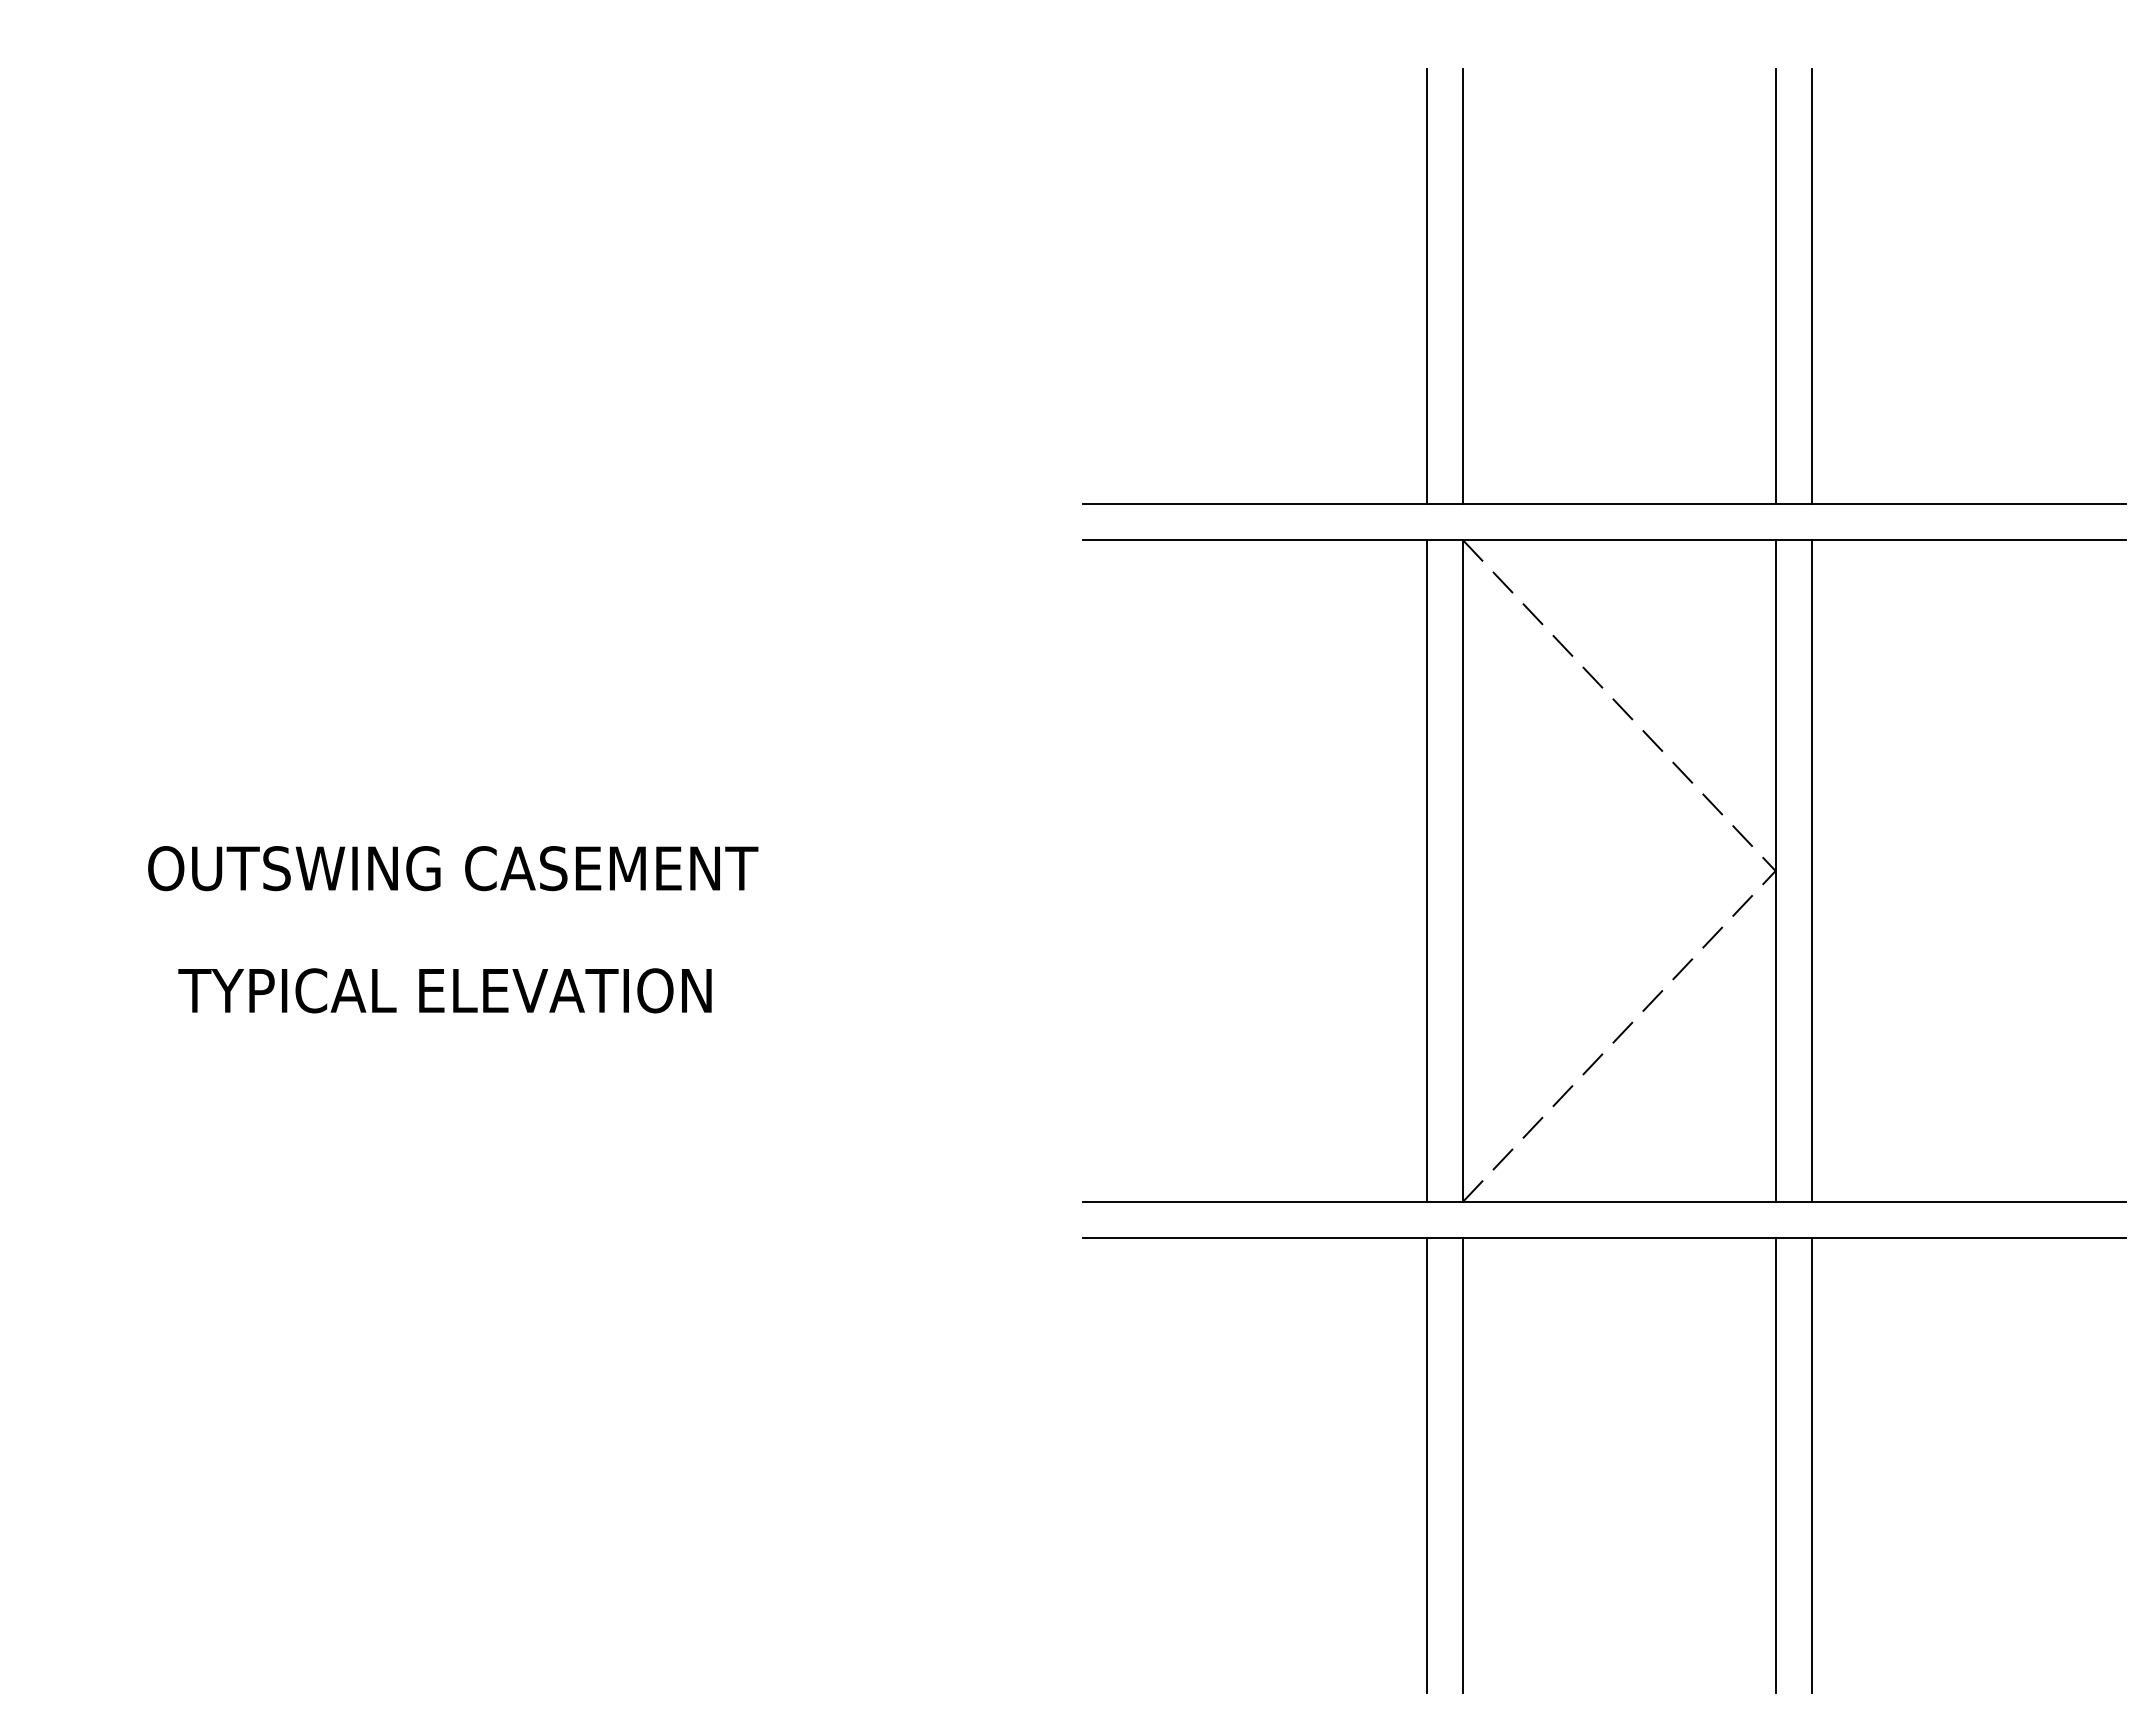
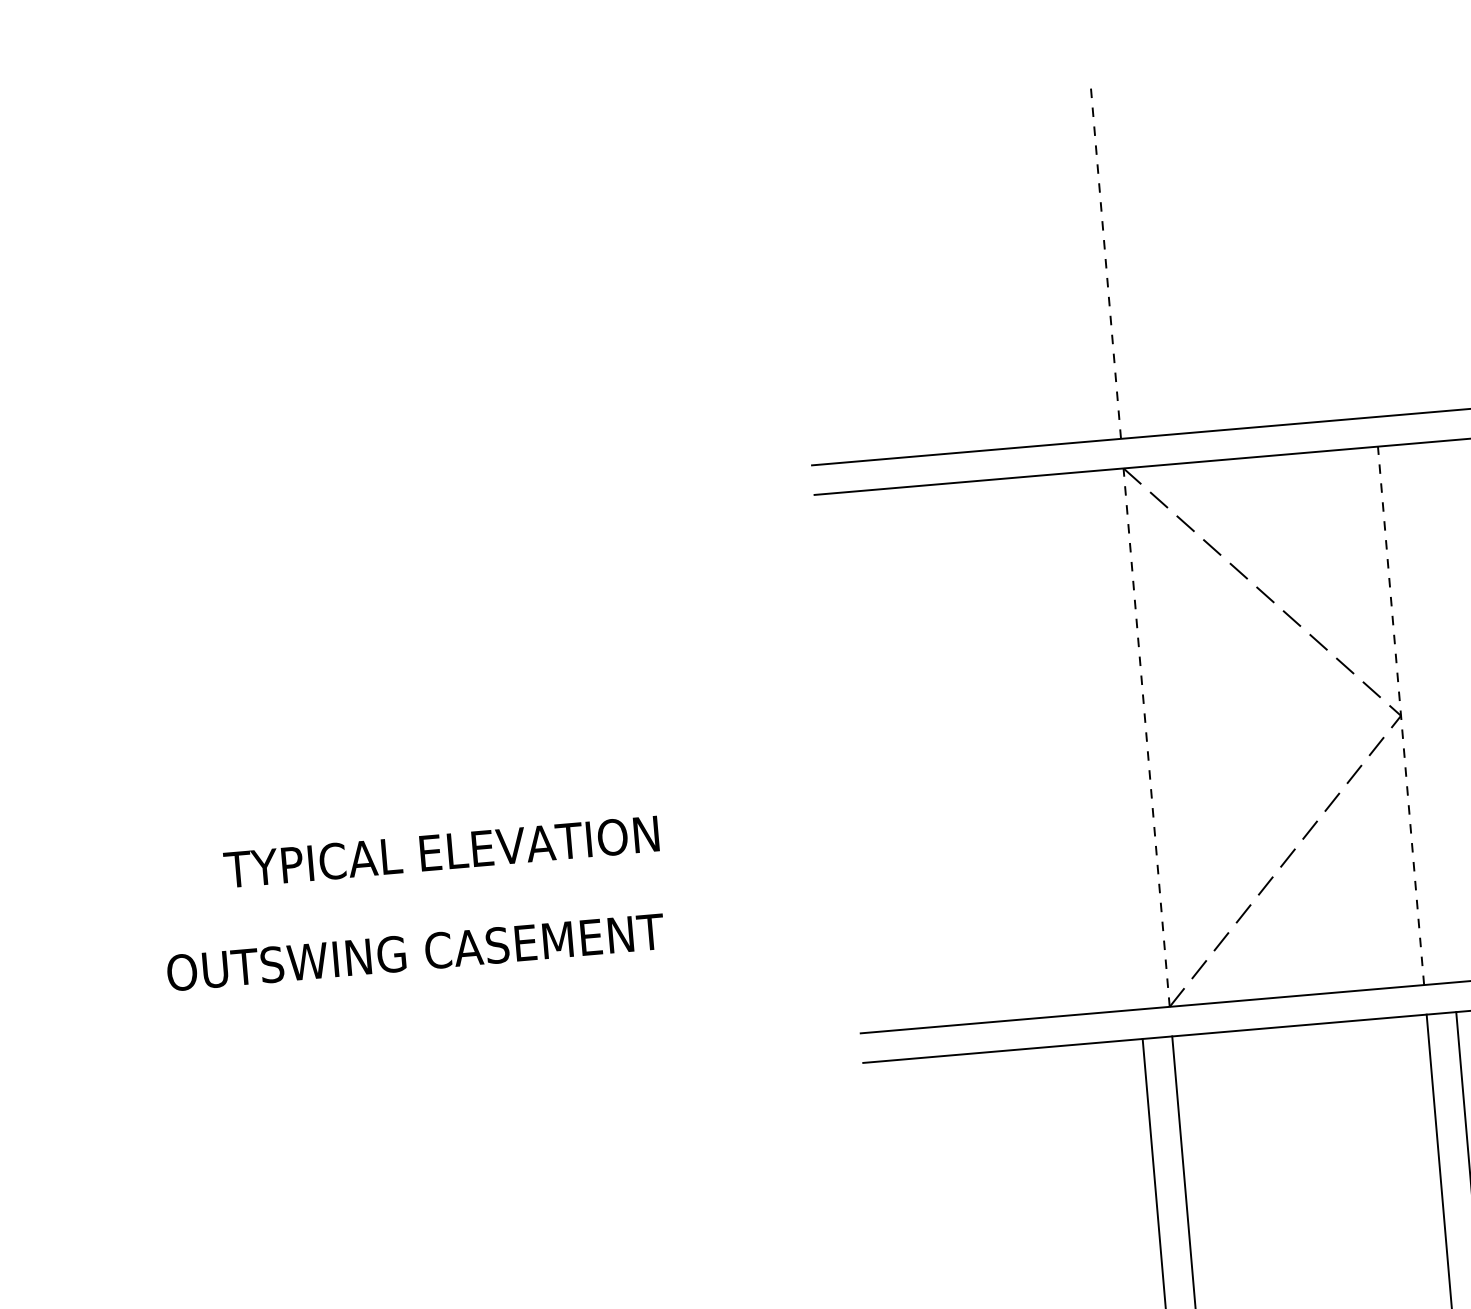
line: (1426, 285) -> (1076, 263), removed
line: (1775, 285) -> (1360, 239), removed
line: (1811, 285) -> (1389, 236), removed
line: (1463, 286) -> (1106, 261), solid -> dashed
text: (453, 868) -> (416, 952), moved
line: (1426, 870) -> (1116, 739), removed
line: (1811, 870) -> (1430, 712), removed
line: (1463, 871) -> (1147, 738), solid -> dashed
line: (1775, 871) -> (1400, 716), solid -> dashed
text: (444, 990) -> (441, 851), moved

